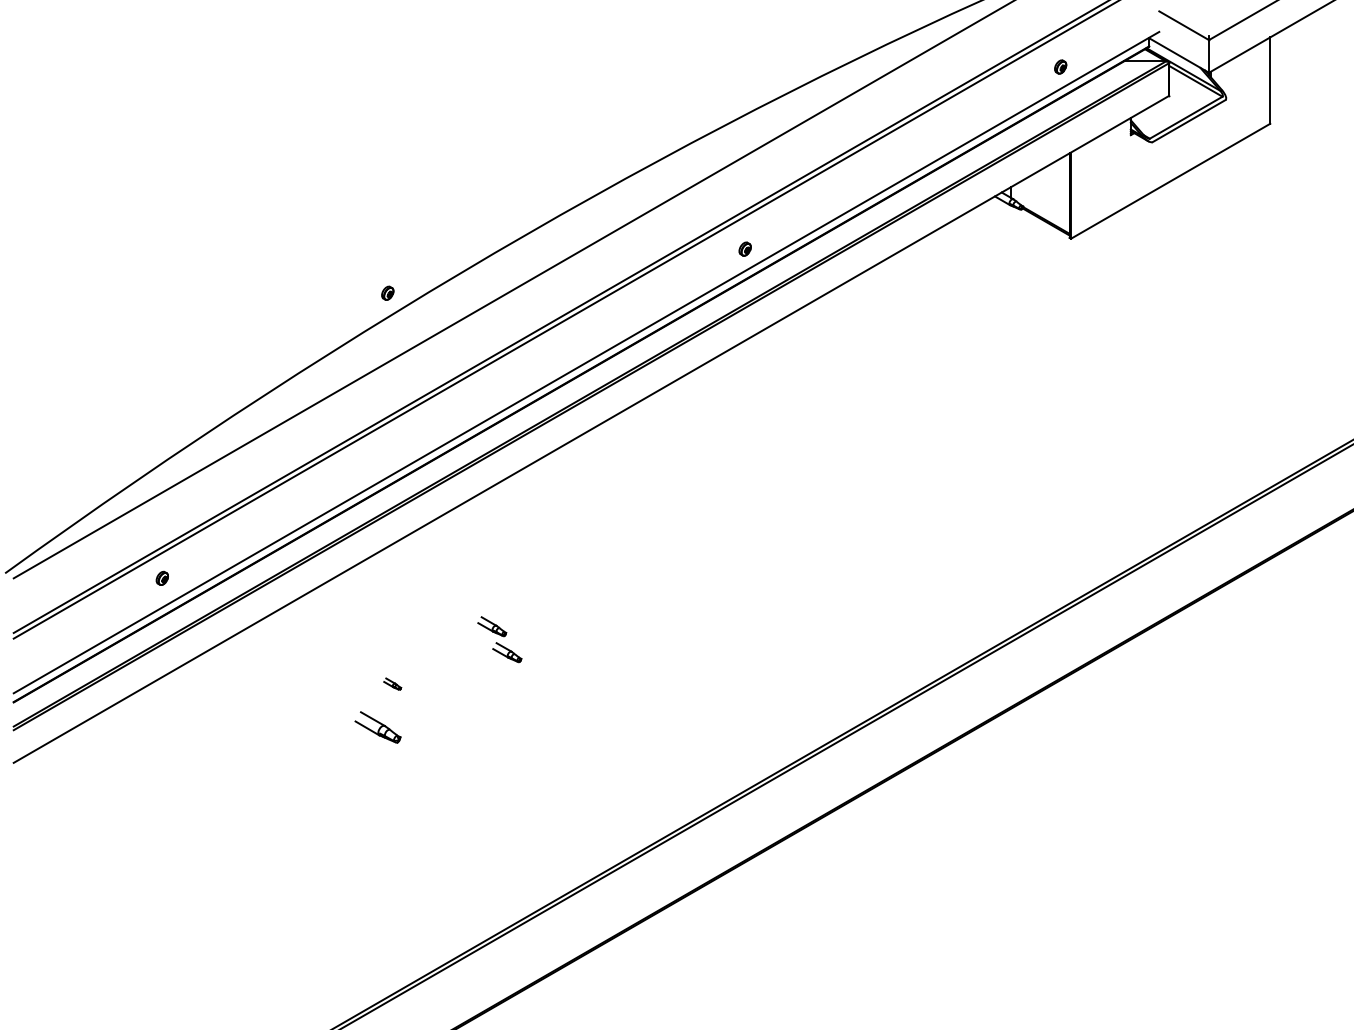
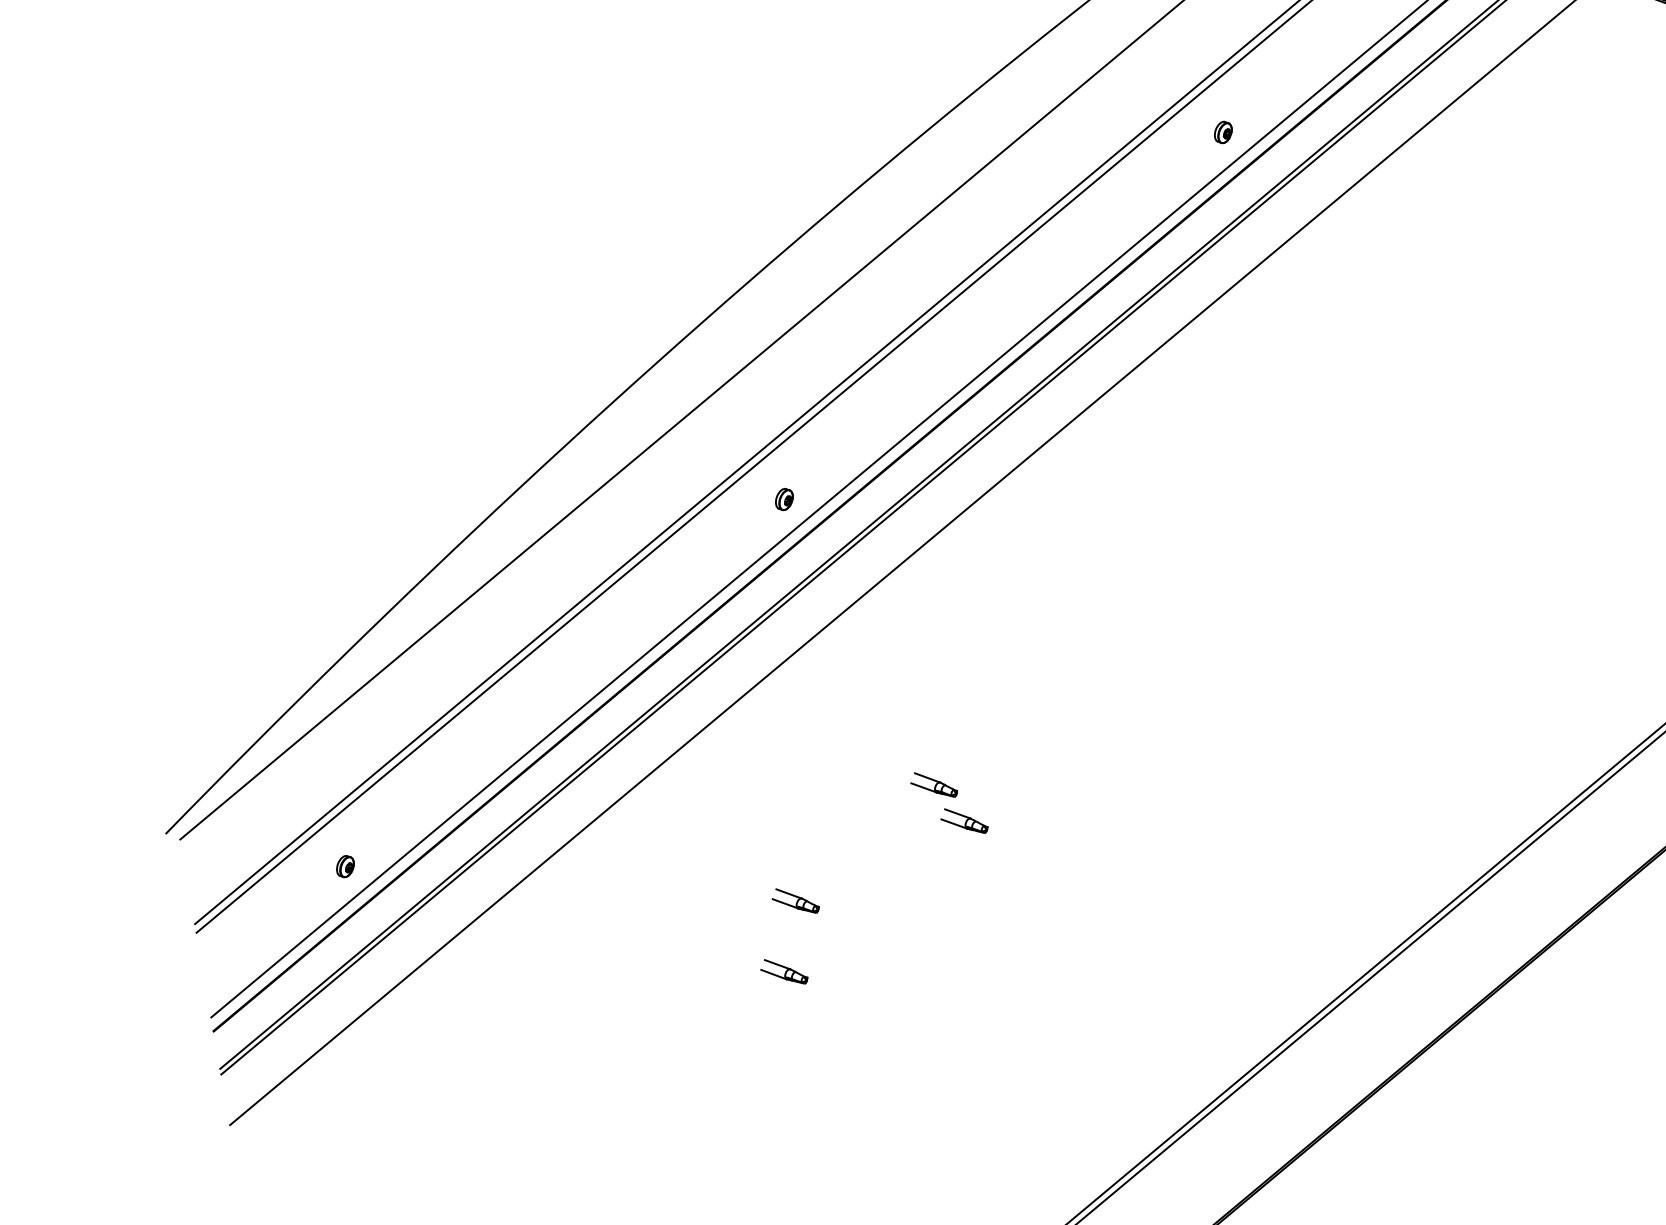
part: (387, 292) -> (783, 498), moved
part: (161, 577) -> (343, 865), moved
part: (392, 683) -> (794, 899), size x1.67
part: (377, 727) -> (783, 972), size x0.62

